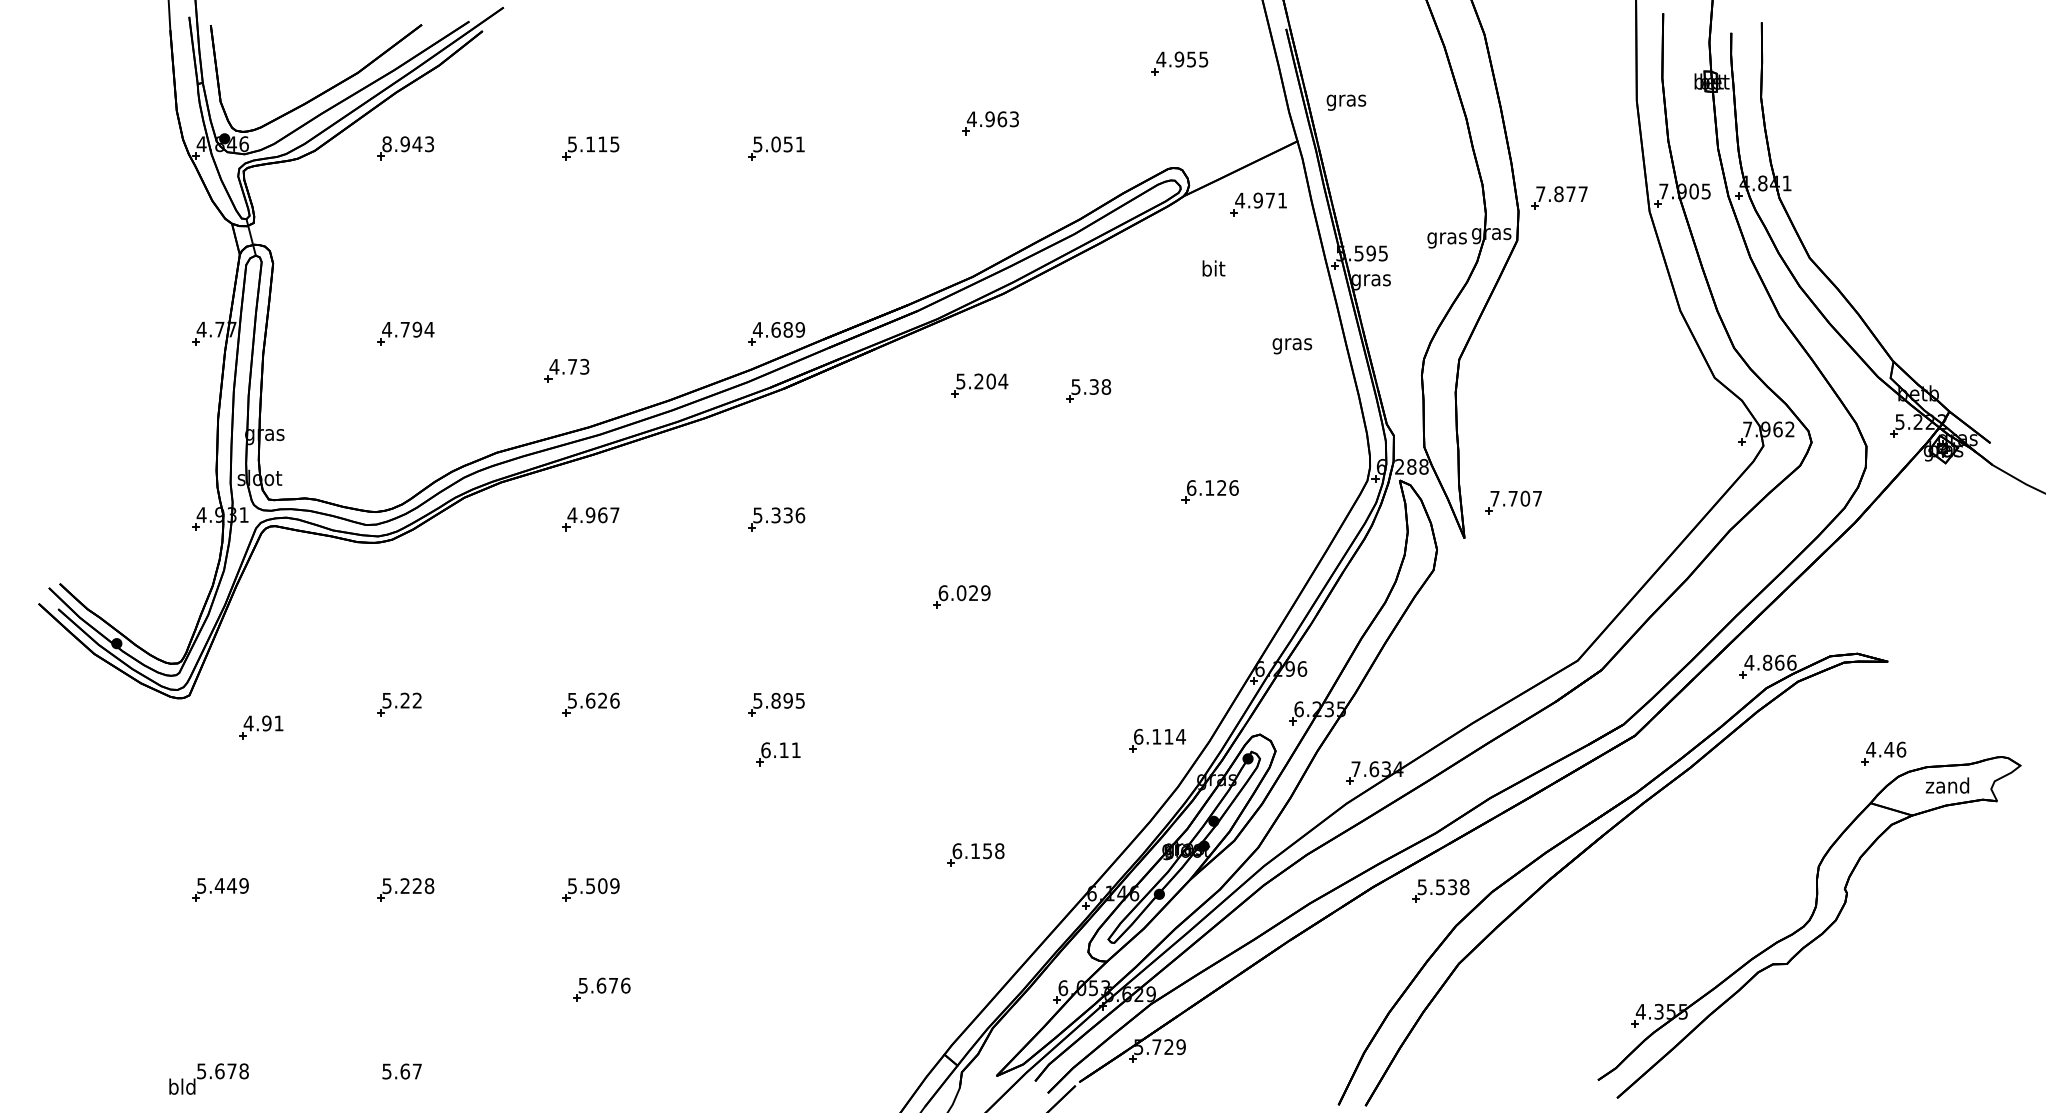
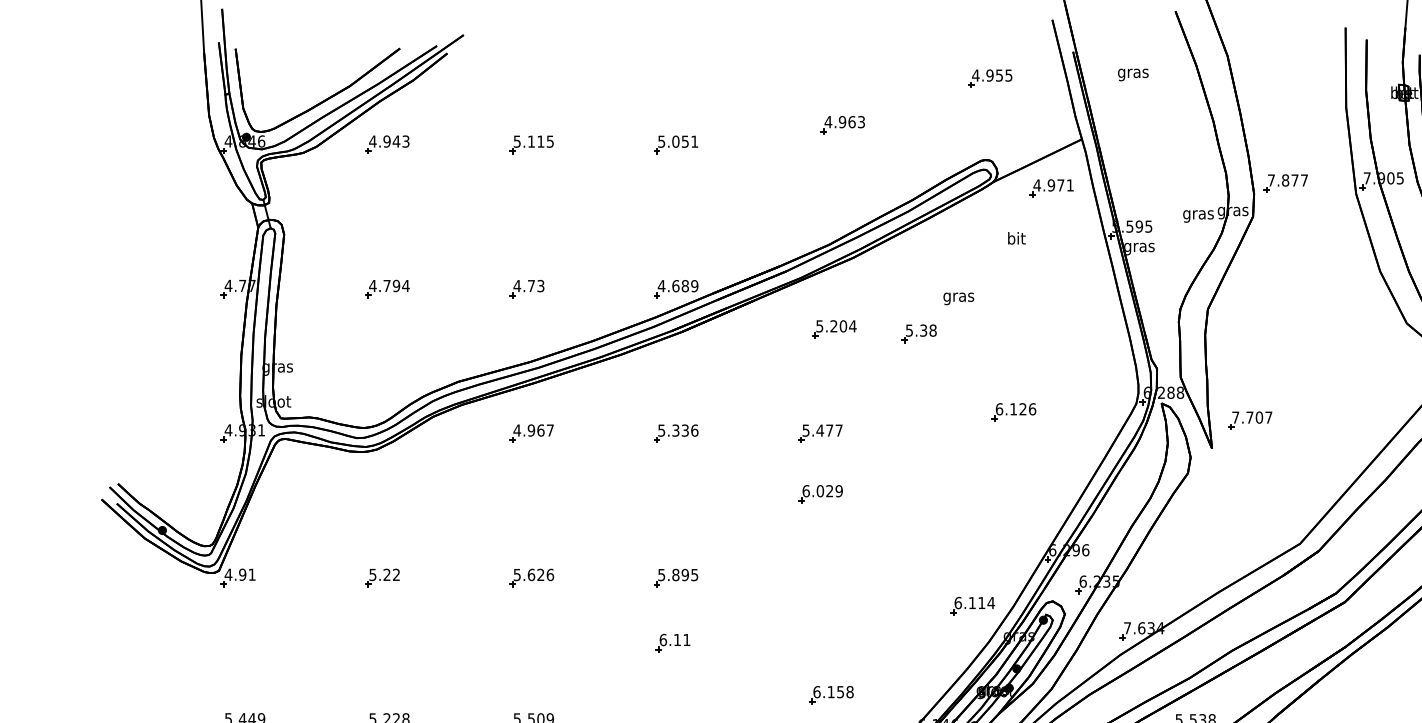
text: (1346, 102) -> (1133, 74), moved
text: (387, 144) -> (373, 141), 8.943 -> 4.943
text: (1292, 346) -> (958, 299), moved
part: (566, 370) -> (526, 288), moved
part: (961, 519) -> (820, 433), added
part: (261, 727) -> (238, 577), moved
part: (778, 754) -> (673, 643), moved

